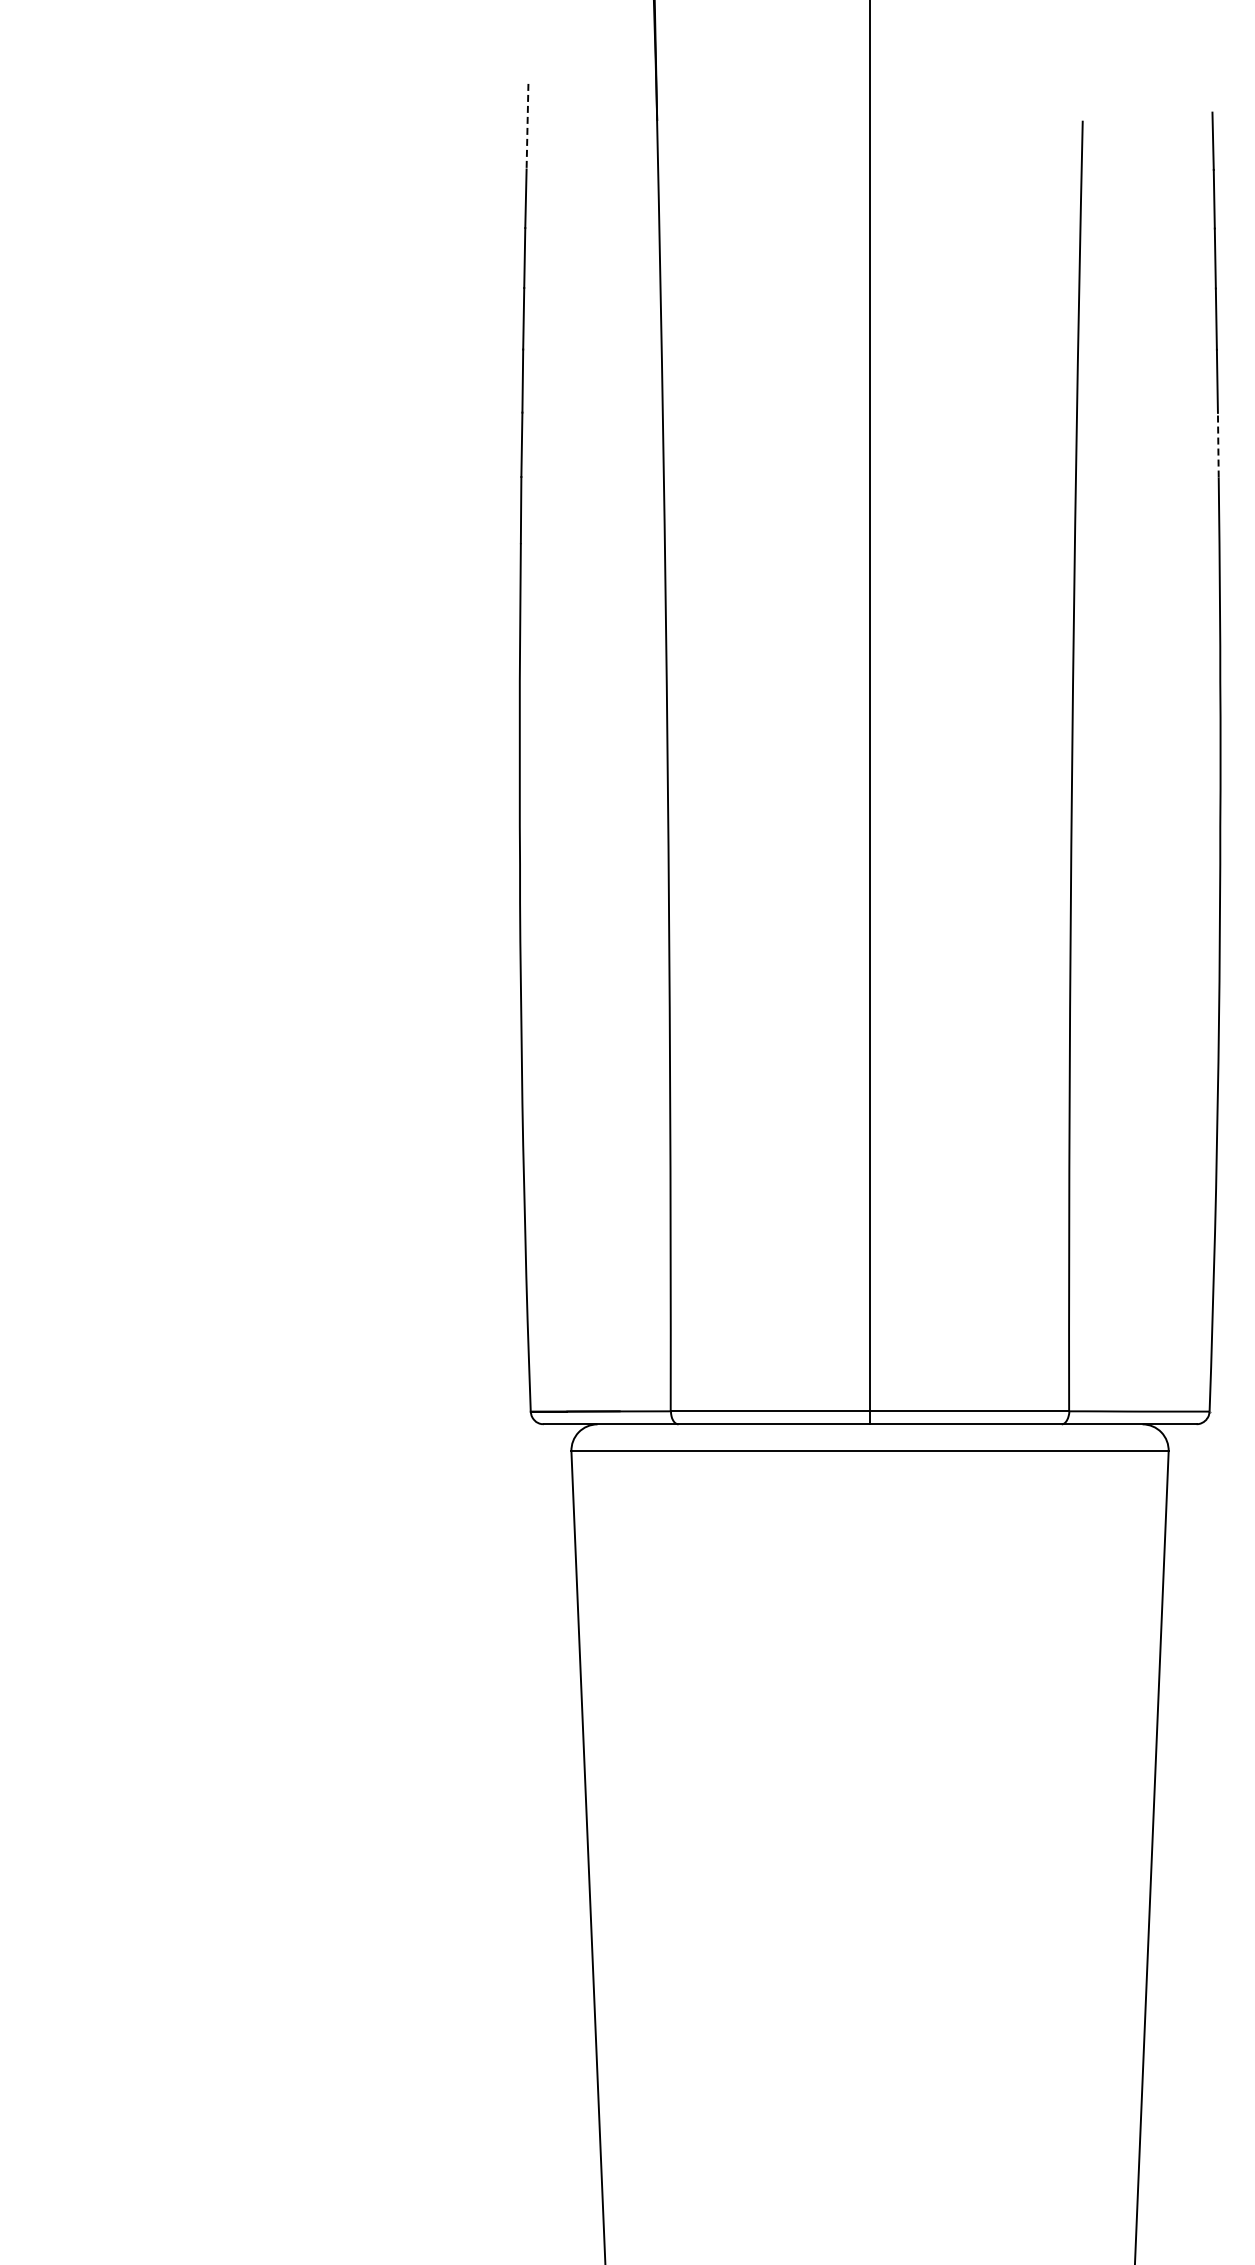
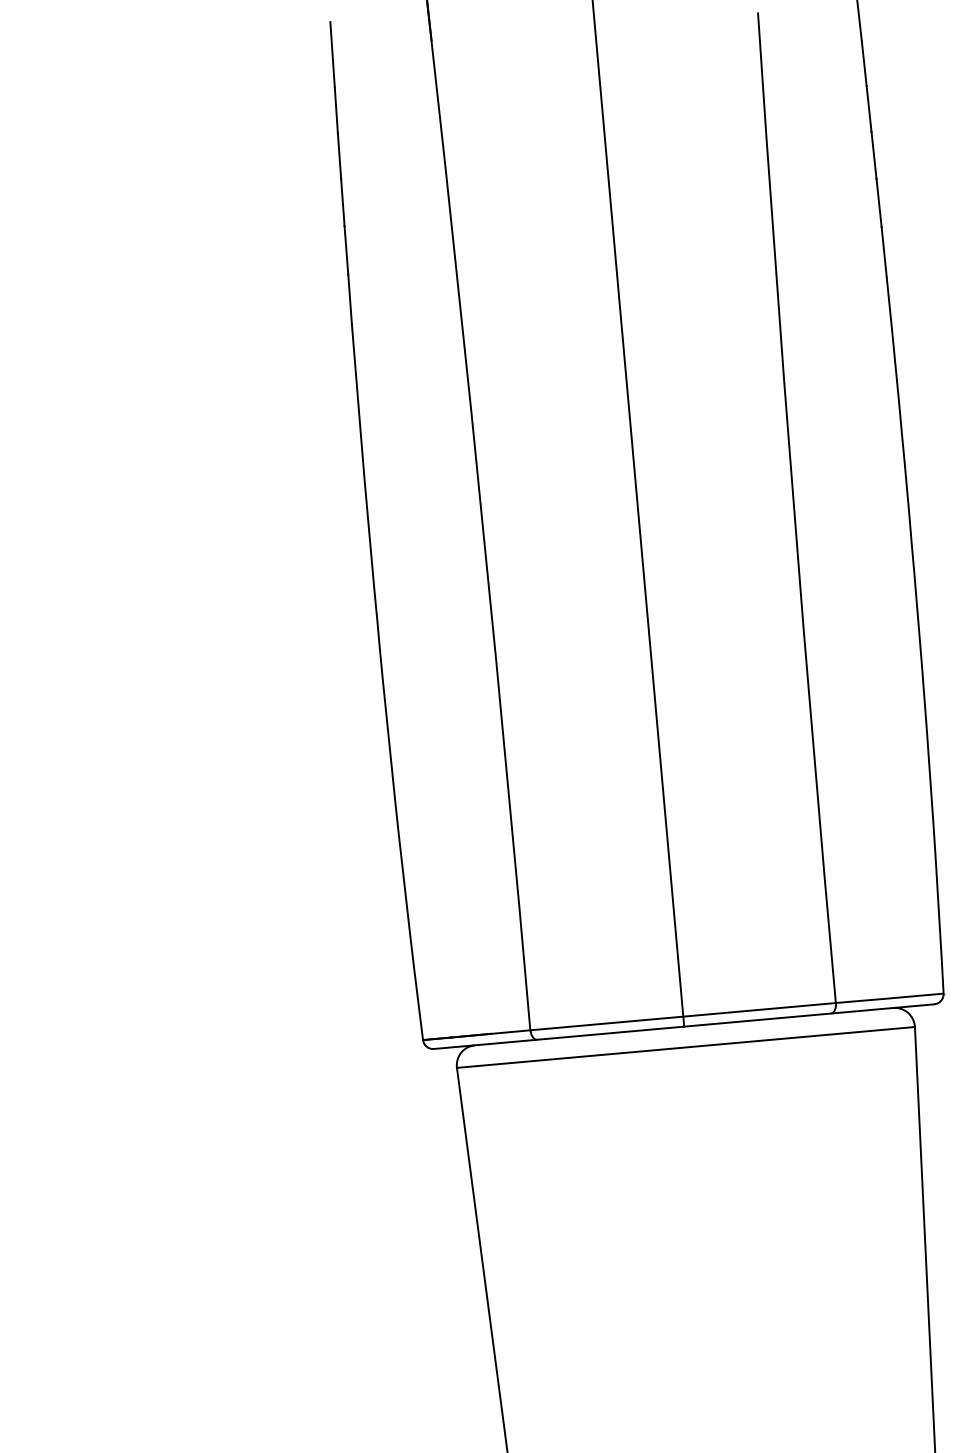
line: (527, 126) -> (332, 54), dashed -> solid
line: (1218, 444) -> (884, 251), dashed -> solid

